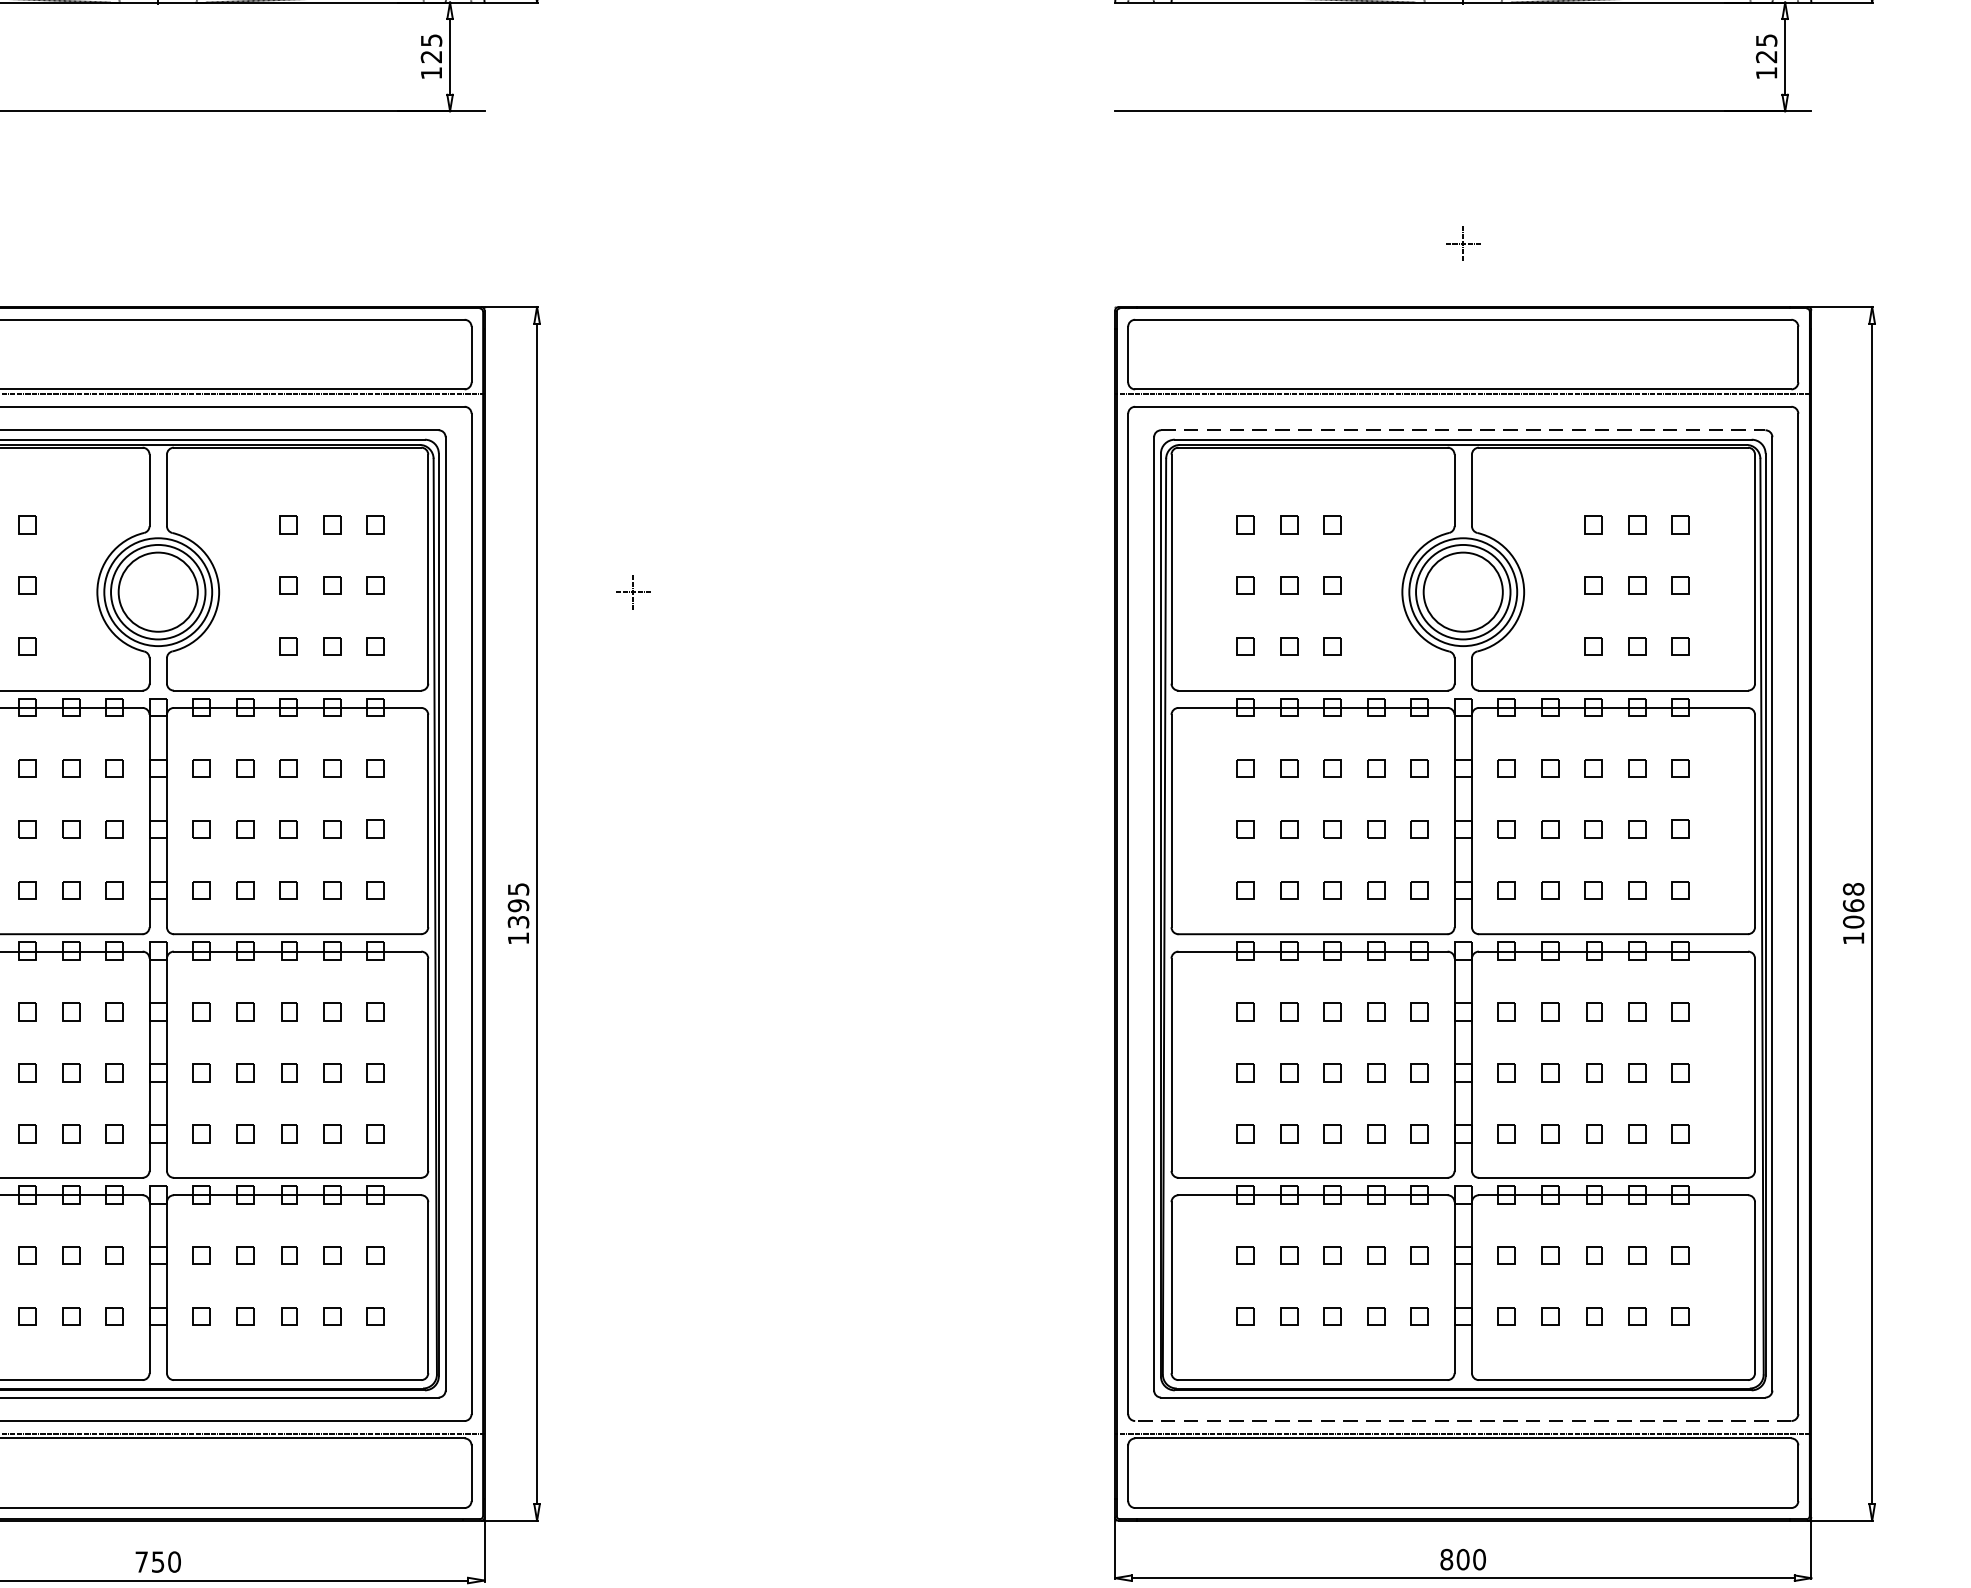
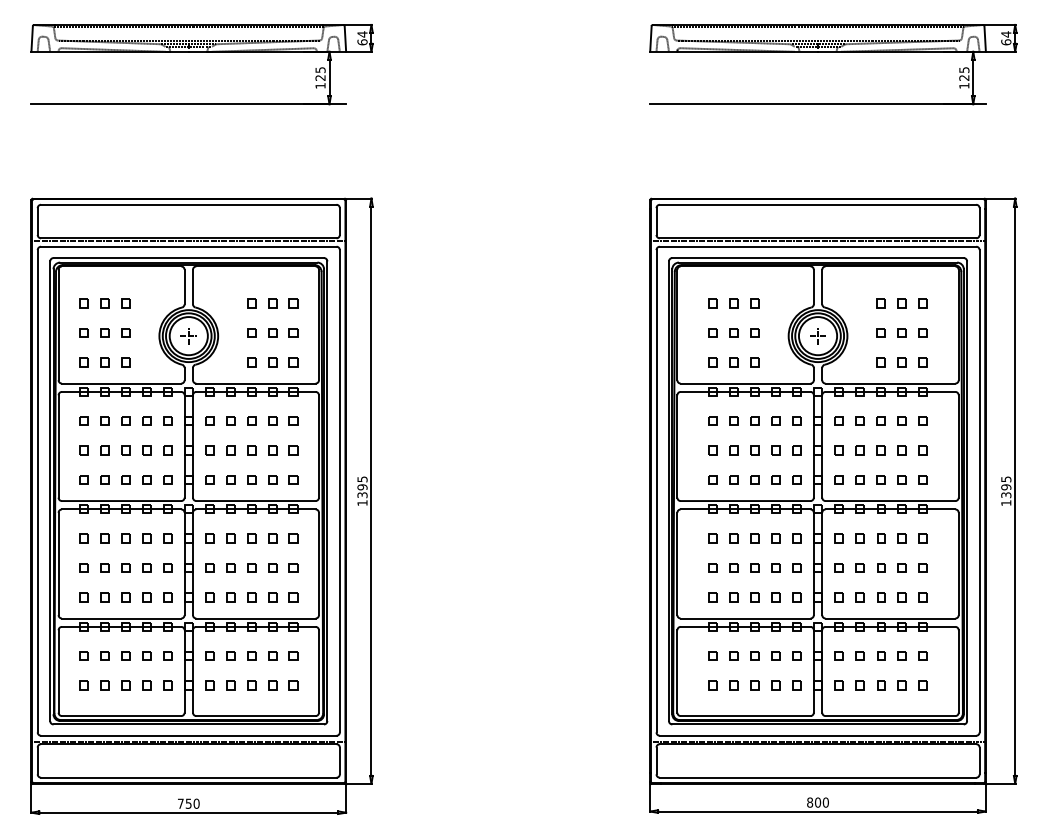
part: (1462, 244) -> (817, 336), moved
line: (1464, 431) -> (818, 258), dashed -> solid
part: (632, 592) -> (188, 336), moved
text: (1854, 906) -> (1006, 487), 1068 -> 1395
line: (1462, 1420) -> (817, 735), dashed -> solid

